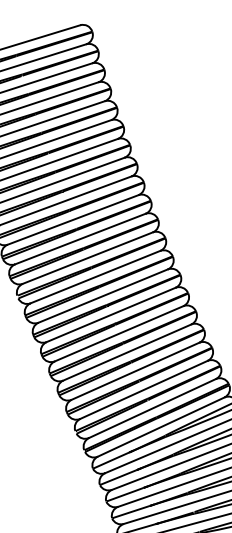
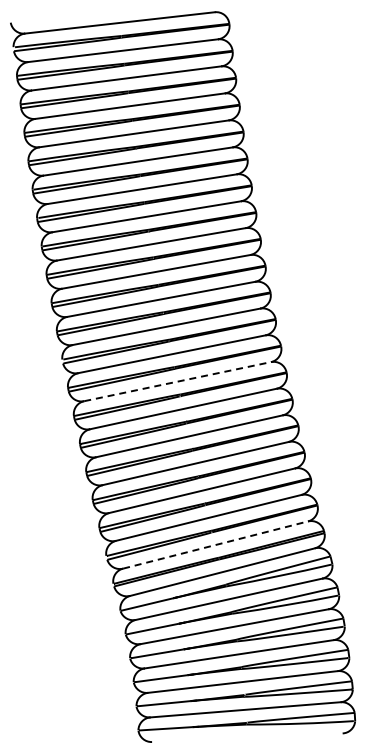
line: (103, 295) -> (178, 381), solid -> dashed
line: (153, 408) -> (216, 544), solid -> dashed

